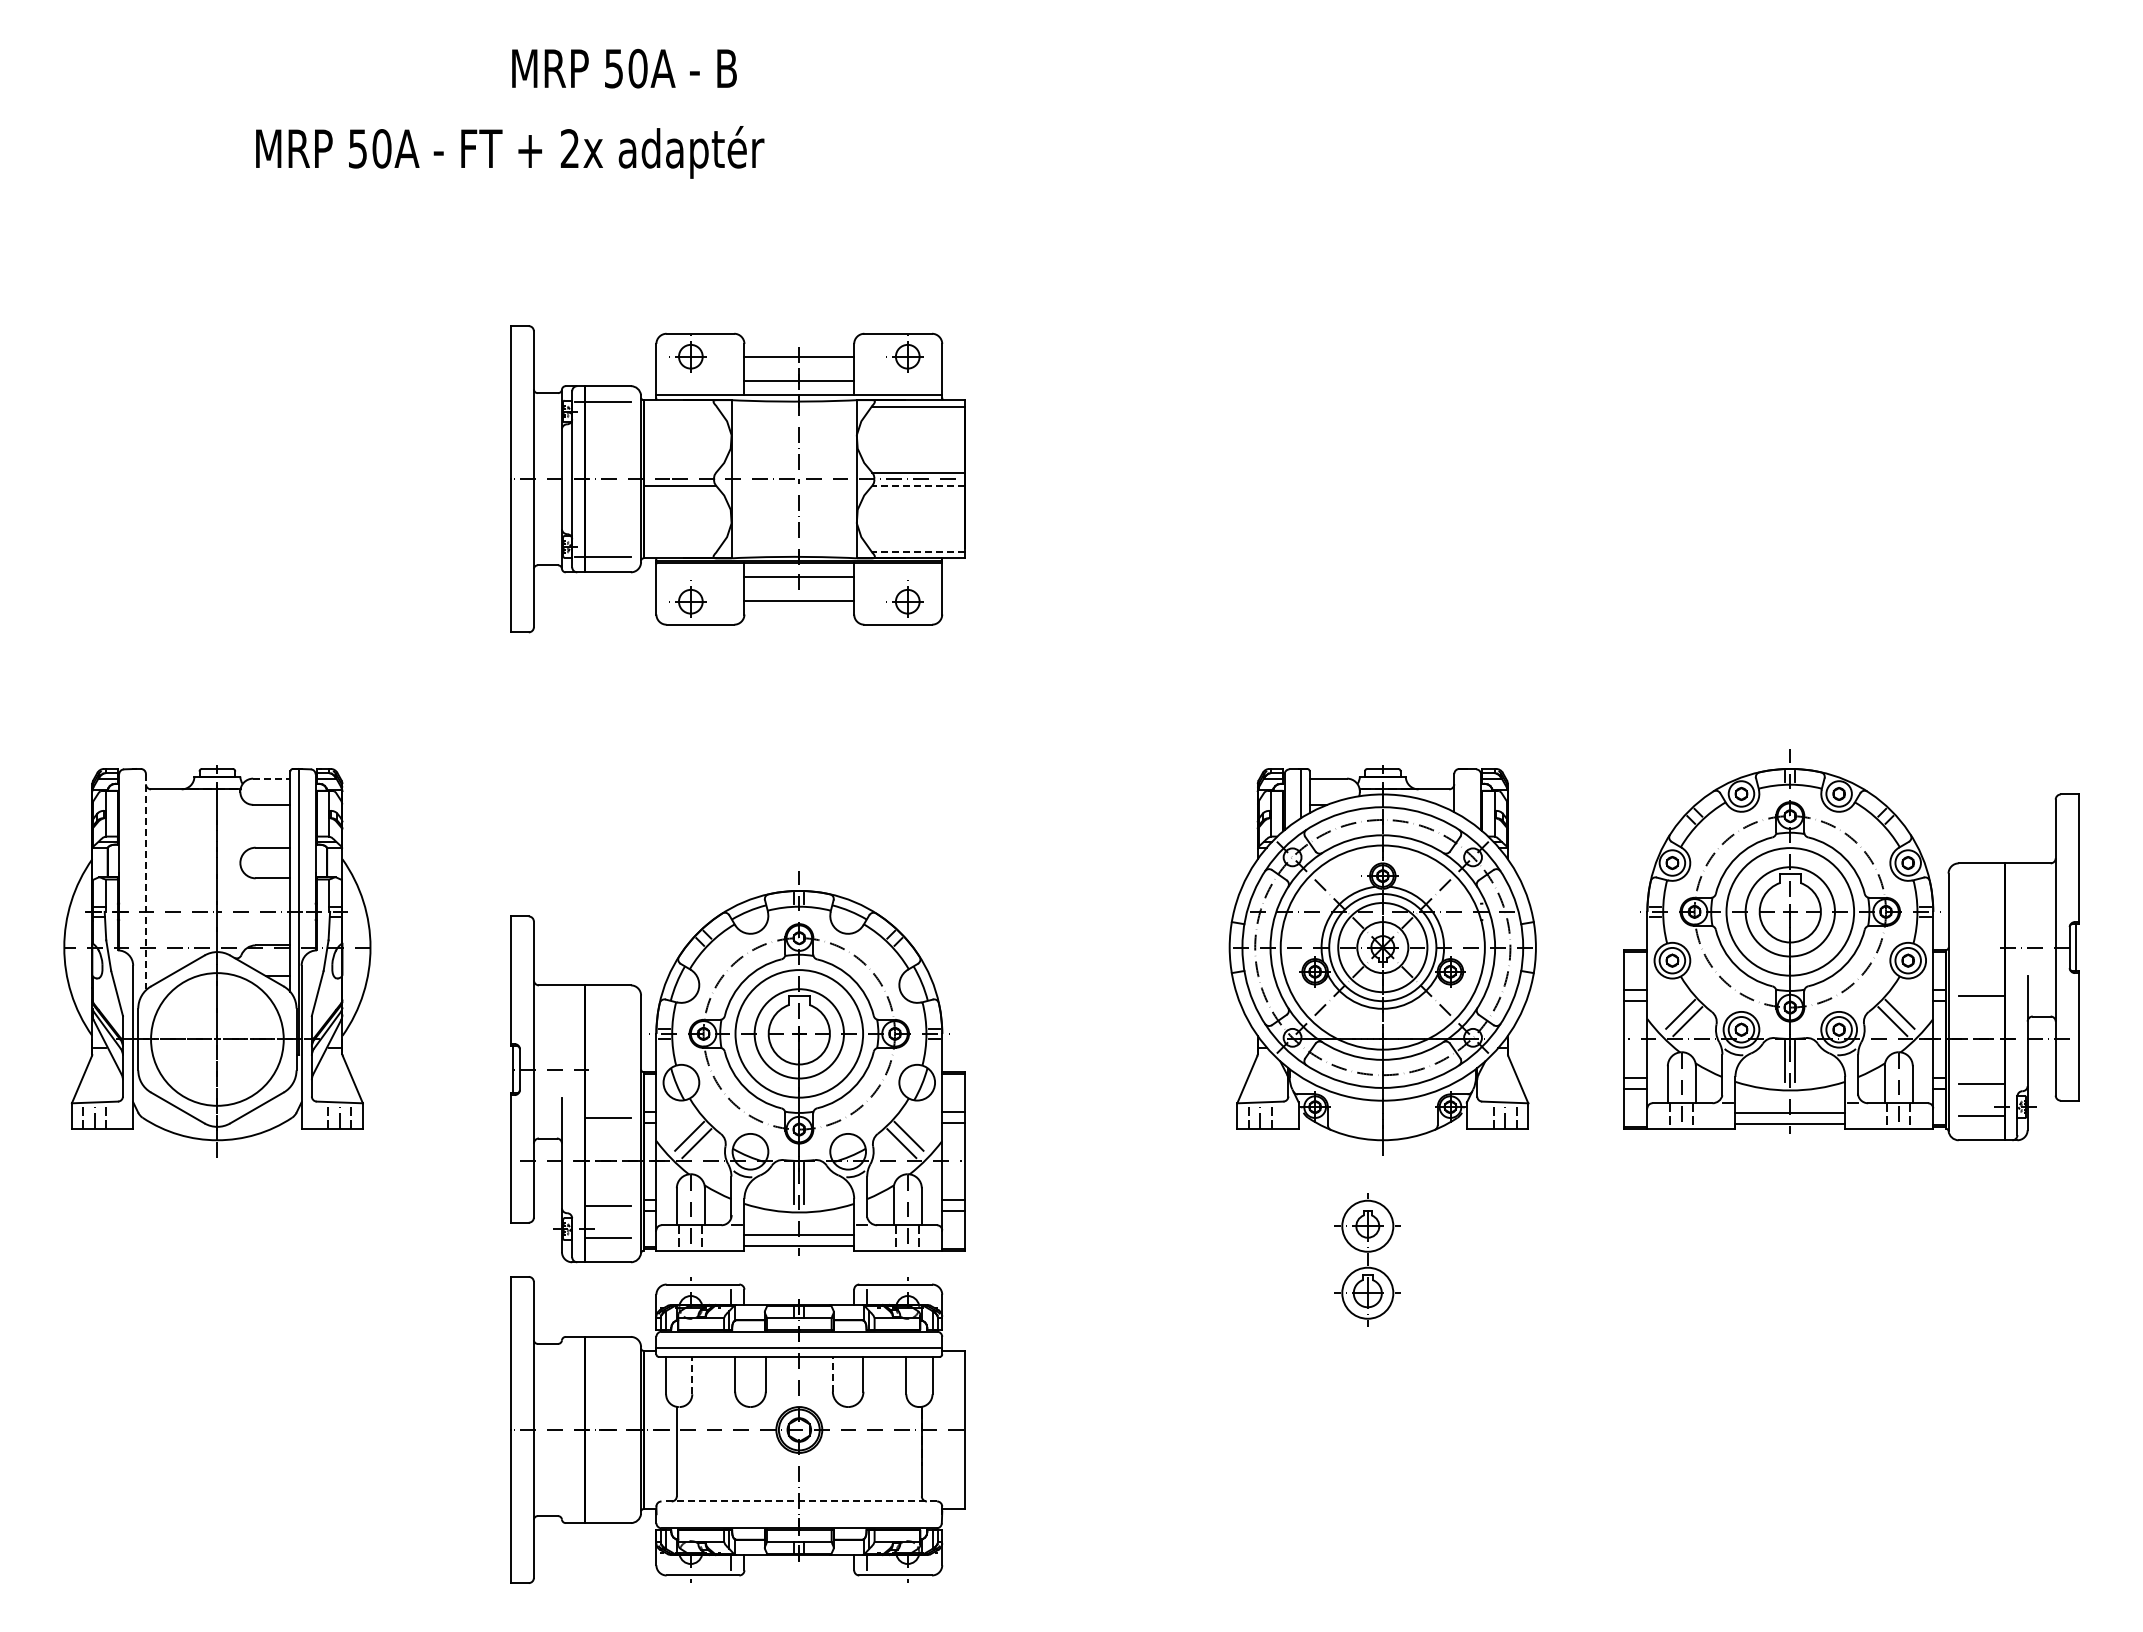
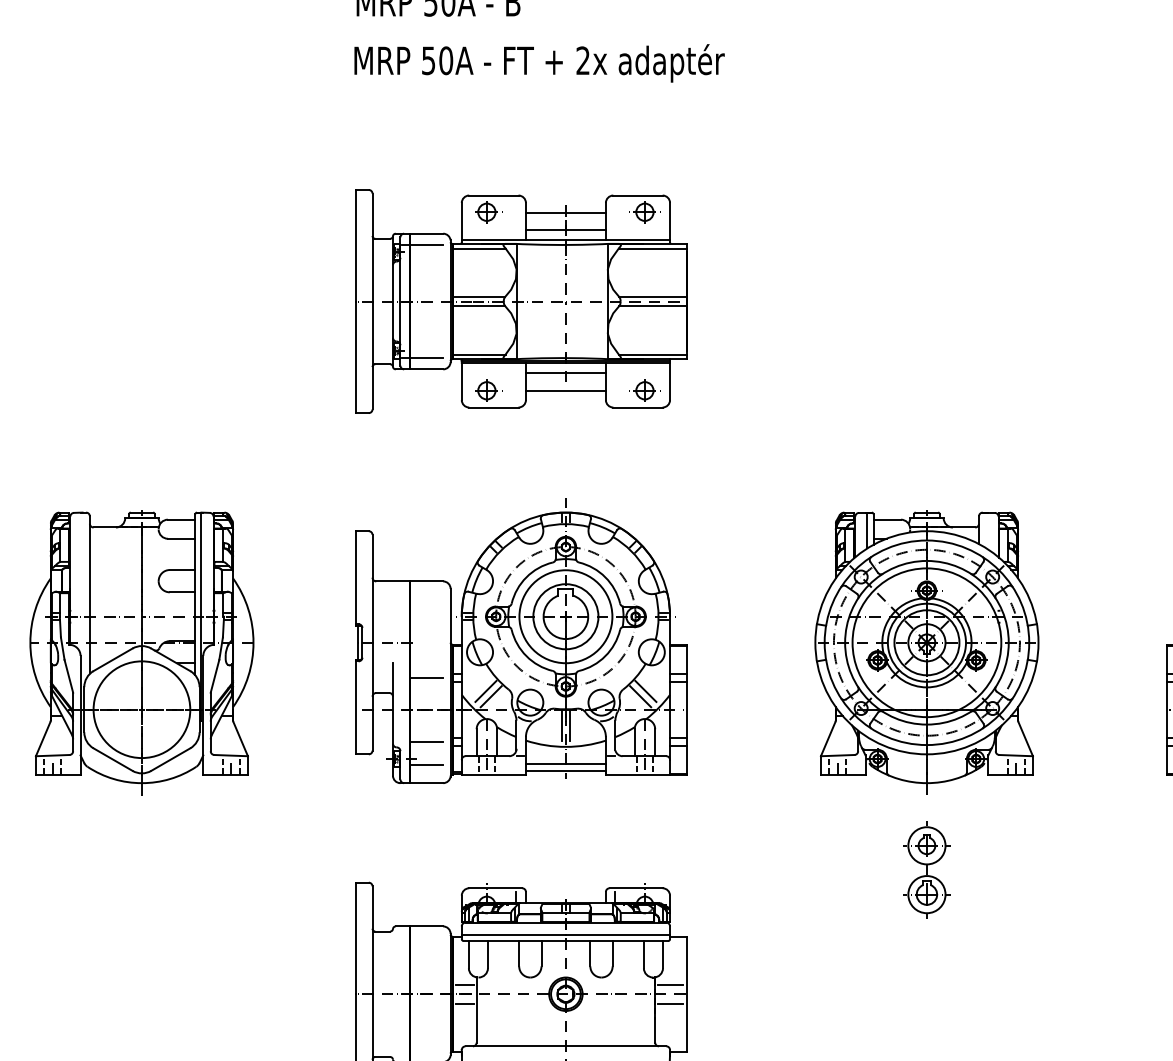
text: (510, 152) -> (539, 63), moved
line: (679, 406) -> (478, 248), added
line: (679, 472) -> (478, 296), added
line: (918, 485) -> (652, 306), dashed -> solid
line: (679, 551) -> (478, 354), added
line: (918, 551) -> (652, 354), dashed -> solid
line: (271, 778) -> (181, 519), dashed -> solid
line: (145, 881) -> (89, 594), dashed -> solid
part: (1382, 960) -> (926, 652), moved
part: (737, 1067) -> (520, 641), moved
part: (1367, 1259) -> (926, 870), moved
line: (832, 1373) -> (590, 953), dashed -> solid
line: (692, 1375) -> (488, 954), dashed -> solid
line: (660, 1417) -> (464, 985), added
line: (942, 1417) -> (670, 985), added
line: (660, 1442) -> (464, 1003), added
line: (942, 1442) -> (670, 1003), added
line: (799, 1501) -> (566, 1046), dashed -> solid

